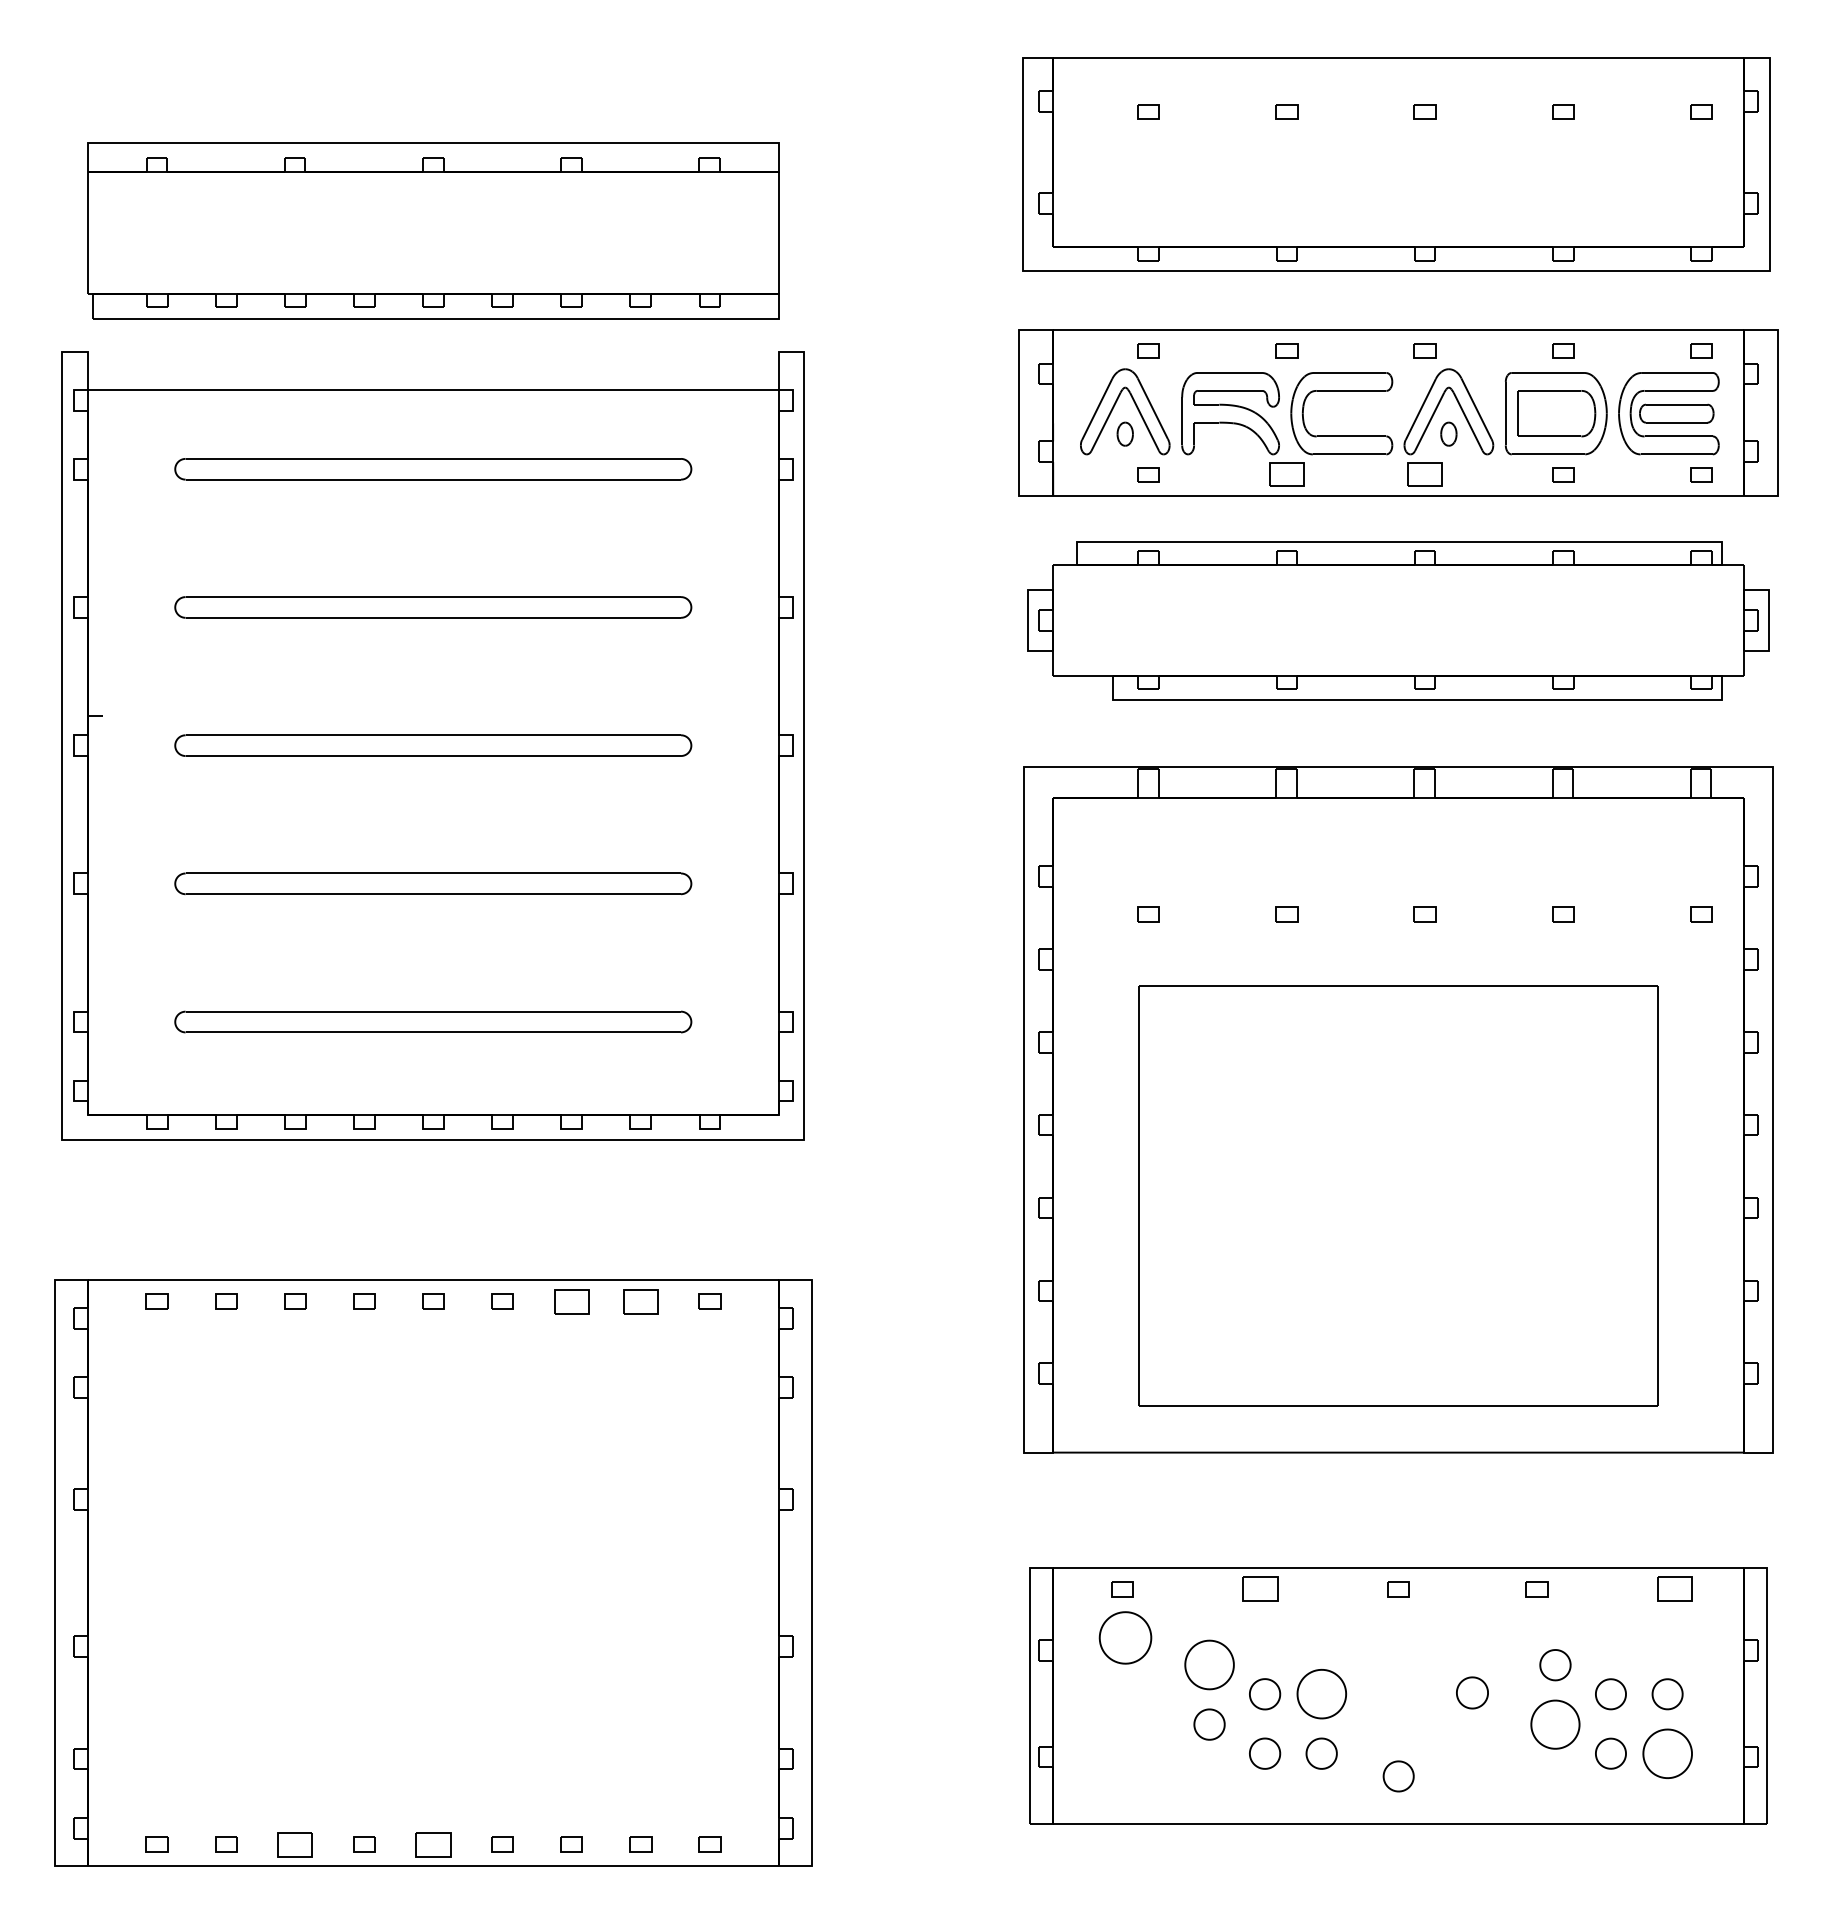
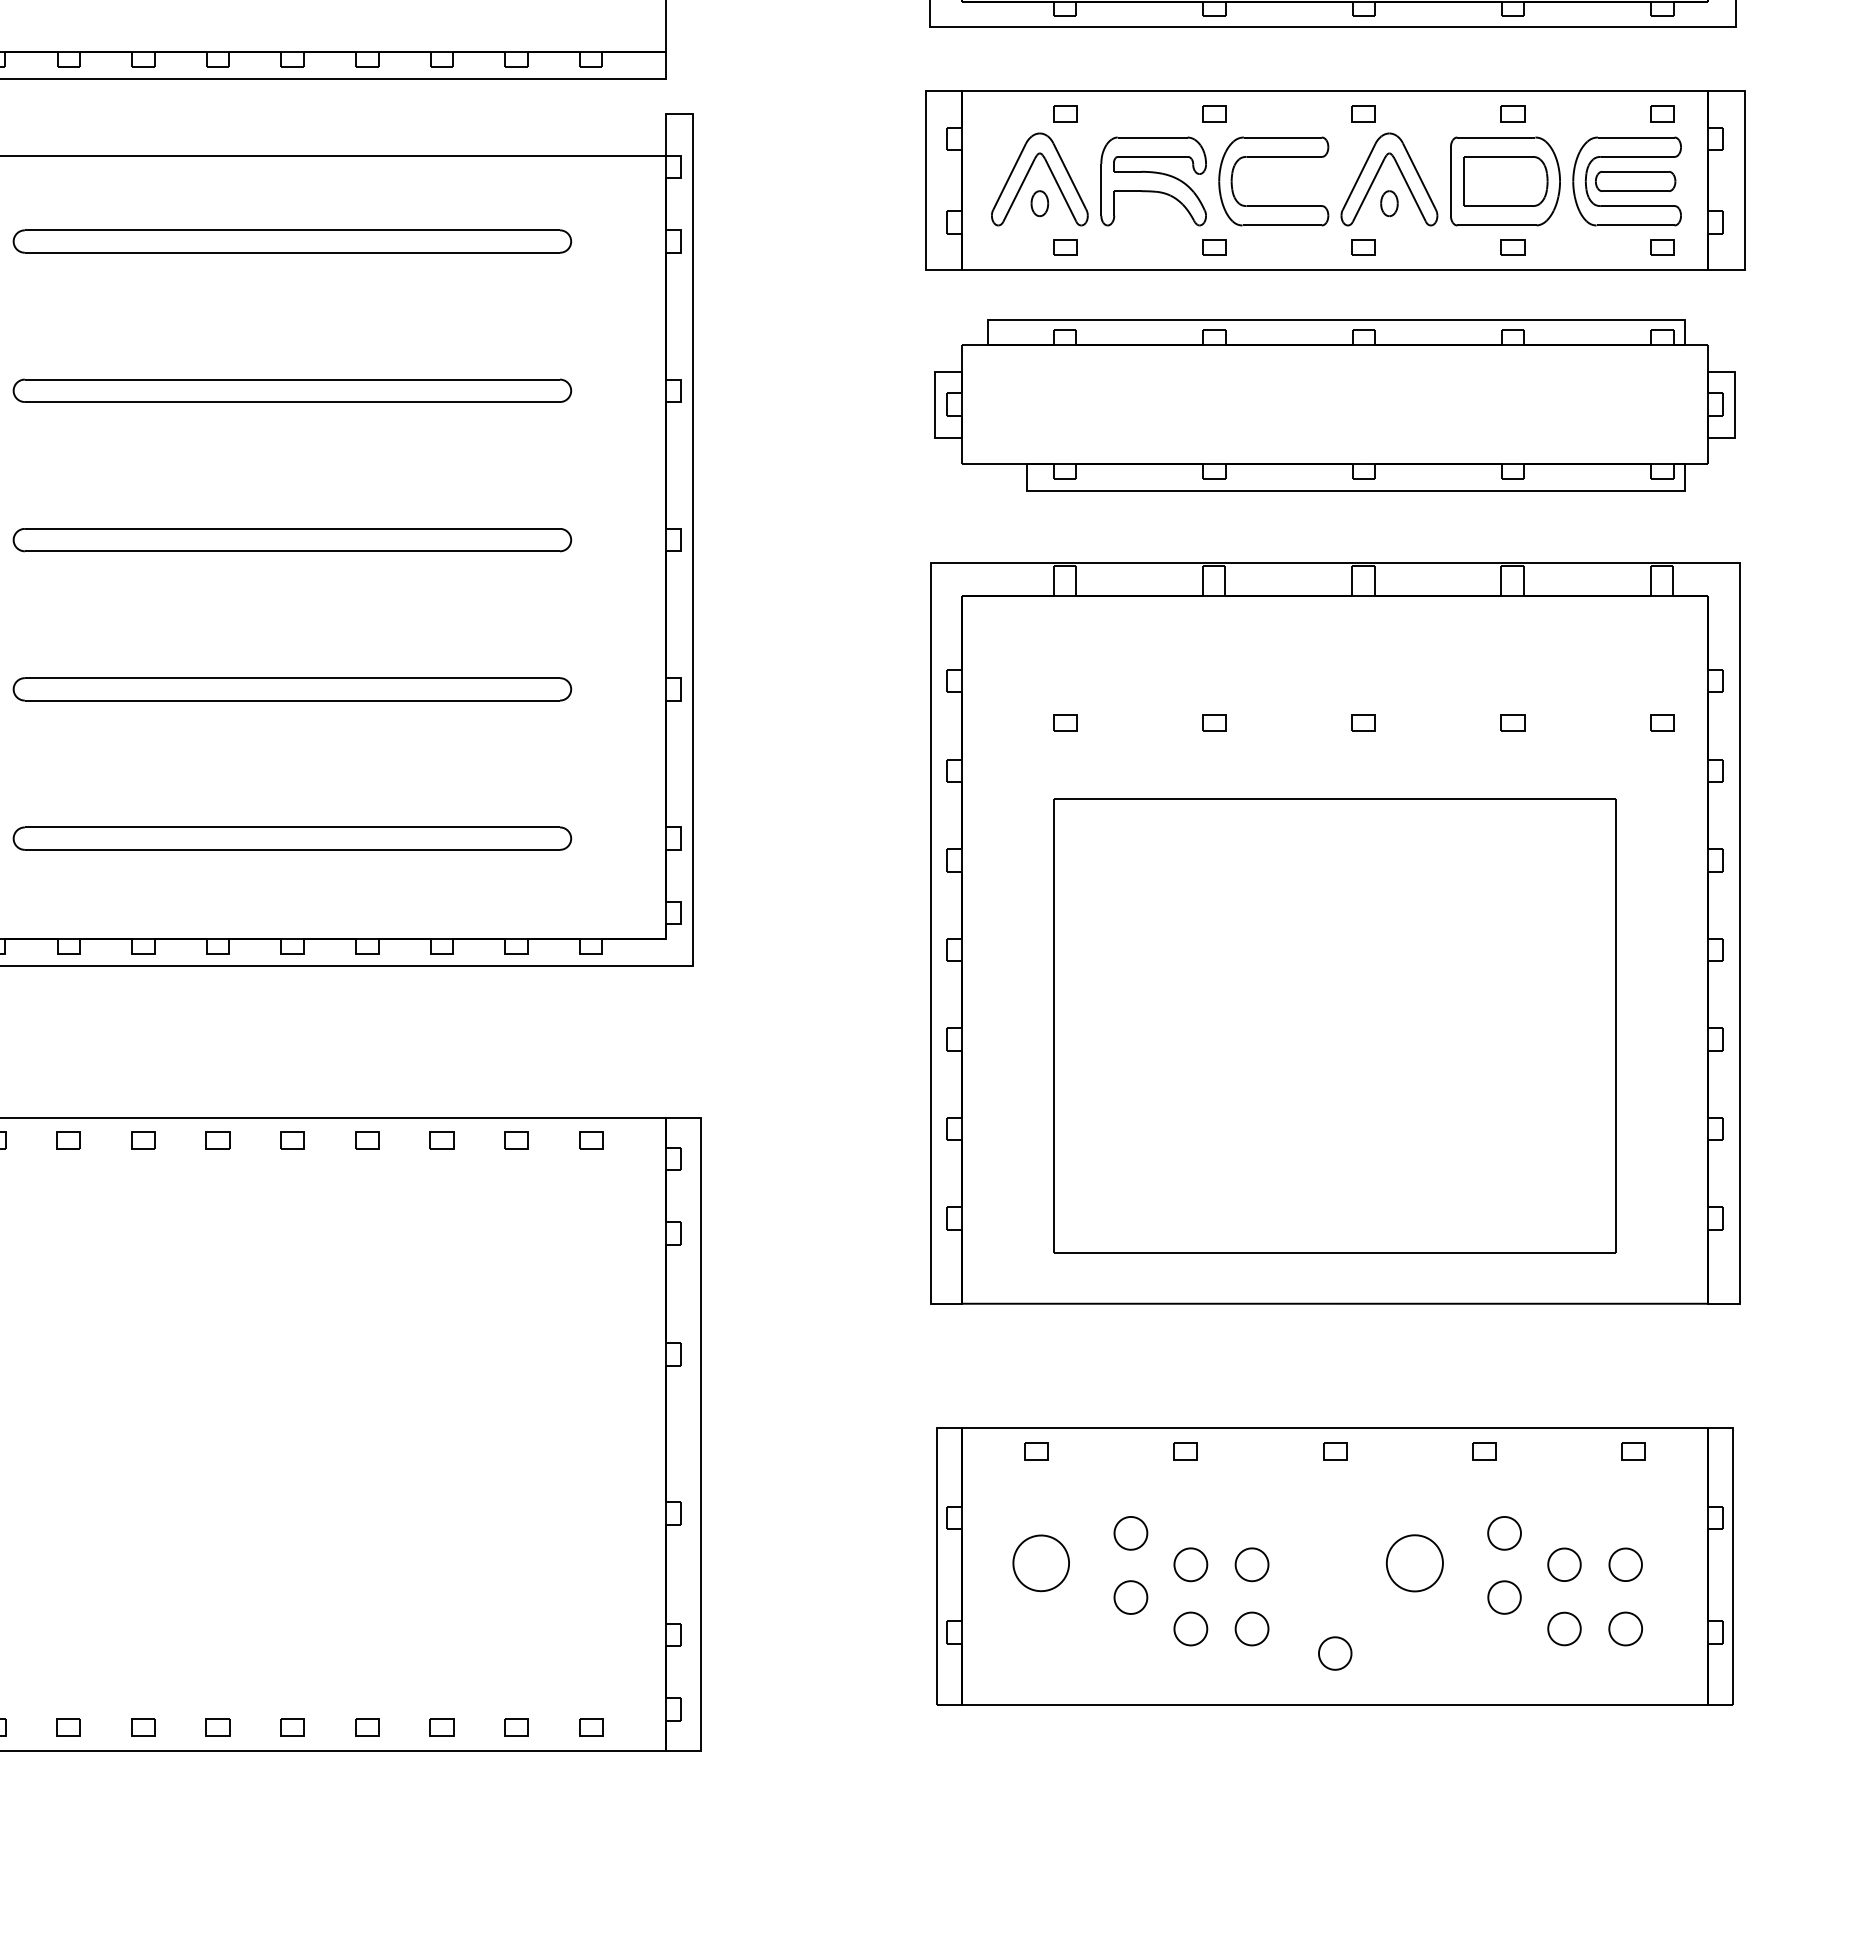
part: (1286, 474) -> (1214, 247), size x0.62
part: (1424, 474) -> (1363, 247), size x0.62
part: (571, 1301) -> (441, 1140), size x0.62
part: (640, 1301) -> (516, 1140), size x0.62
part: (1260, 1589) -> (1185, 1451), size x0.62
part: (1674, 1589) -> (1633, 1451), size x0.62
part: (1125, 1637) -> (1041, 1562), moved
part: (1209, 1665) -> (1130, 1533), size x0.62
part: (1472, 1692) -> (1414, 1562), size x1.67
part: (1321, 1694) -> (1251, 1565), size x0.62
part: (1555, 1724) -> (1504, 1597), size x0.62
part: (1667, 1753) -> (1625, 1628), size x0.62
part: (295, 1844) -> (143, 1727), size x0.62
part: (433, 1844) -> (292, 1727), size x0.62

